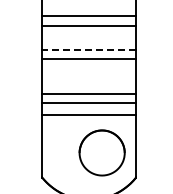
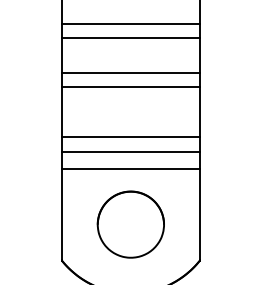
line: (88, 49) -> (129, 72), dashed -> solid
part: (101, 152) -> (129, 223), moved

